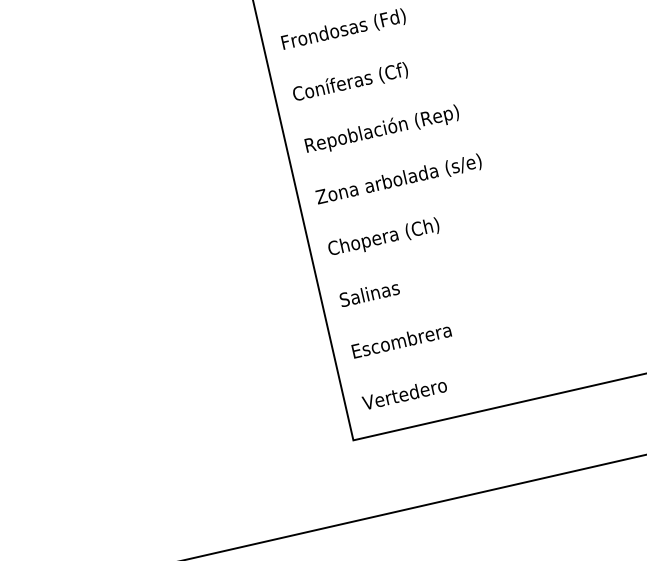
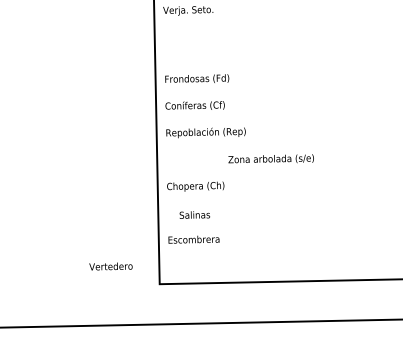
text: (397, 178) -> (270, 158), moved
text: (368, 293) -> (194, 214), moved
text: (403, 394) -> (110, 266), moved

